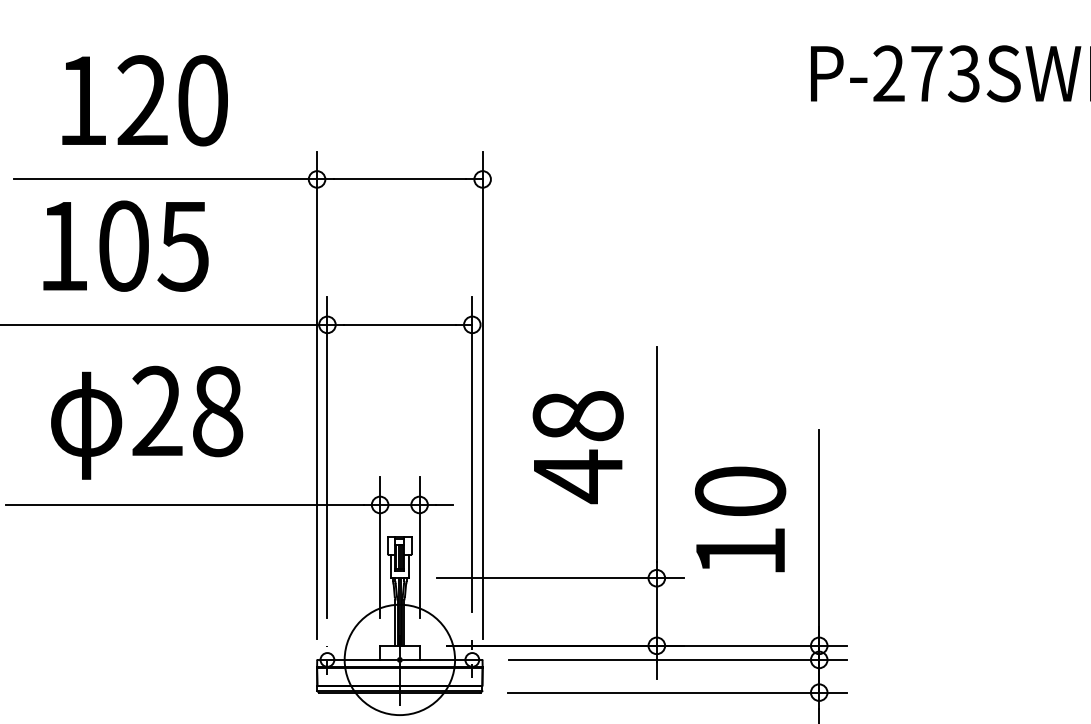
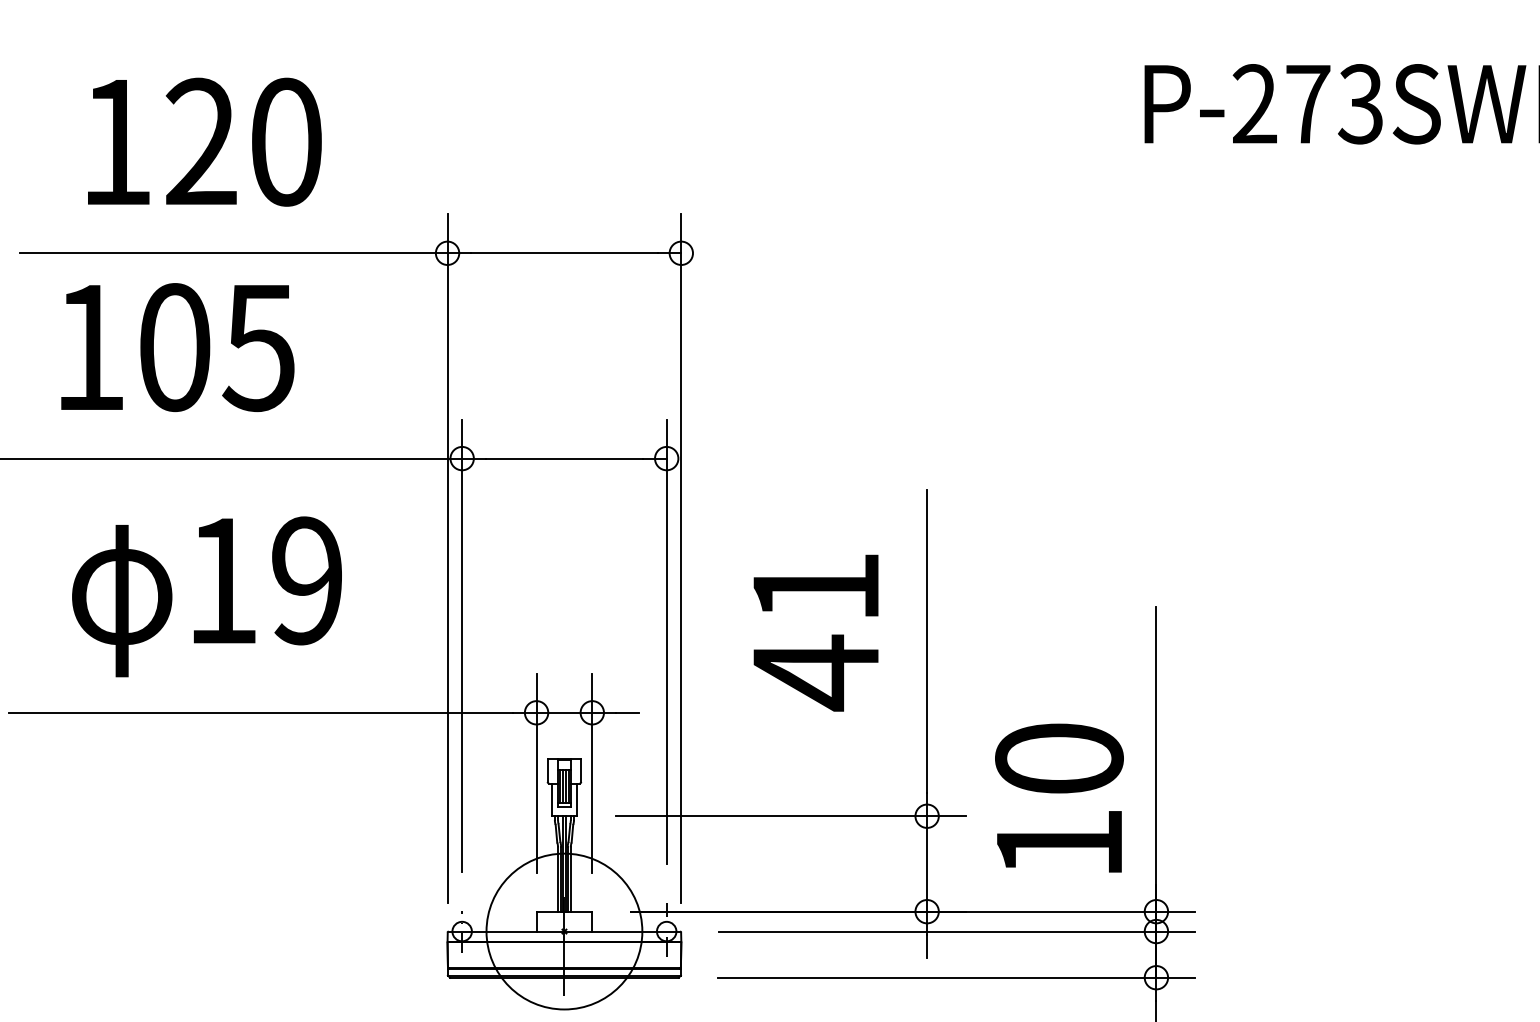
text: (187, 411) -> (264, 580), 28 -> 19
text: (577, 416) -> (815, 587), 48 -> 41
text: (740, 519) -> (1059, 798), moved

